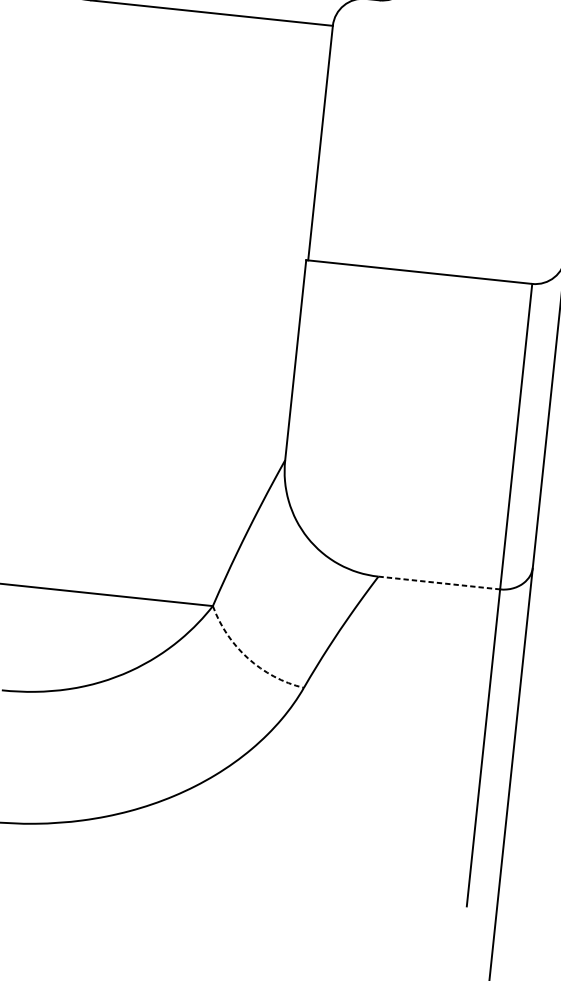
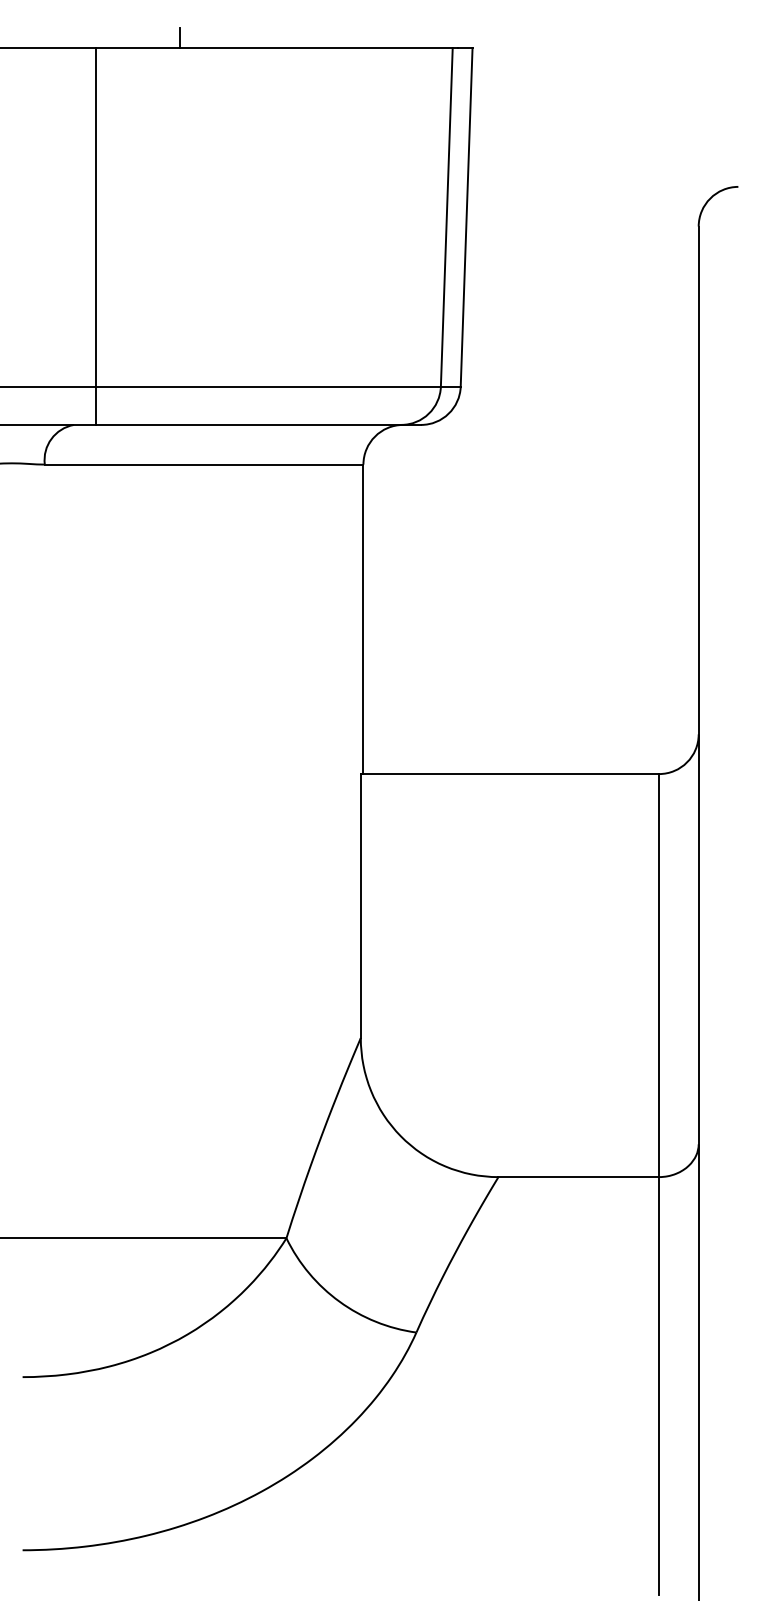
line: (439, 583) -> (579, 1177), dashed -> solid
arc: (248, 658) -> (339, 1301), dashed -> solid

